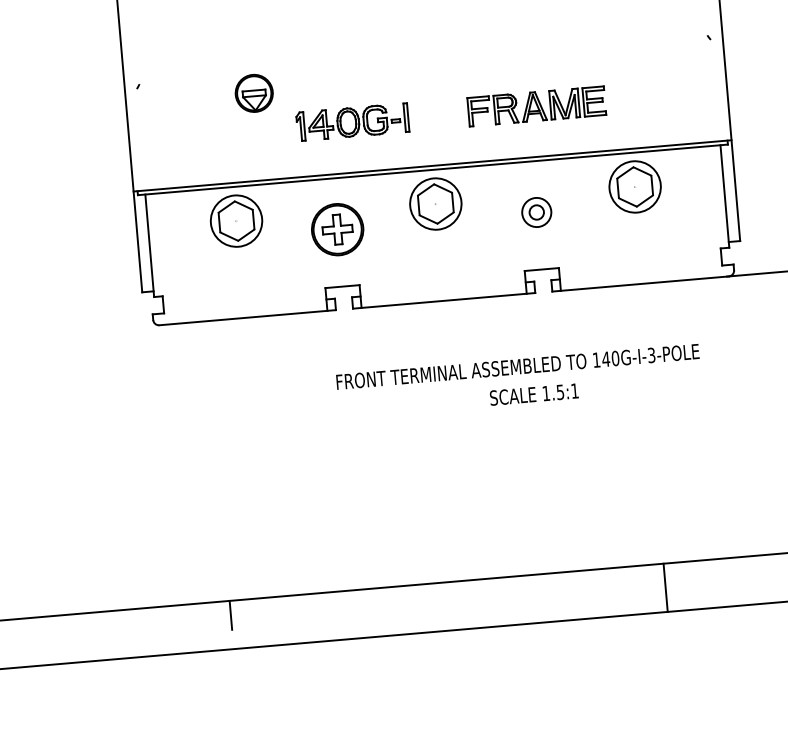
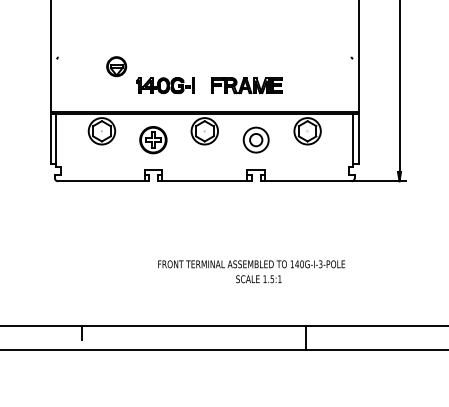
part: (536, 105) -> (246, 85), moved
part: (535, 211) -> (255, 139), size x1.67
text: (518, 380) -> (251, 271), moved

